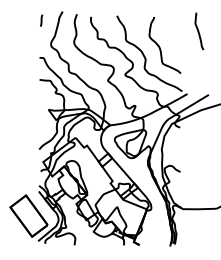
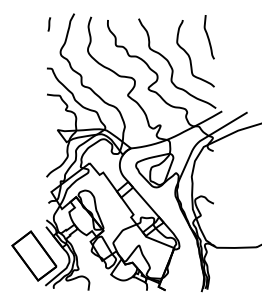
curve: (198, 31) -> (208, 37), moved

